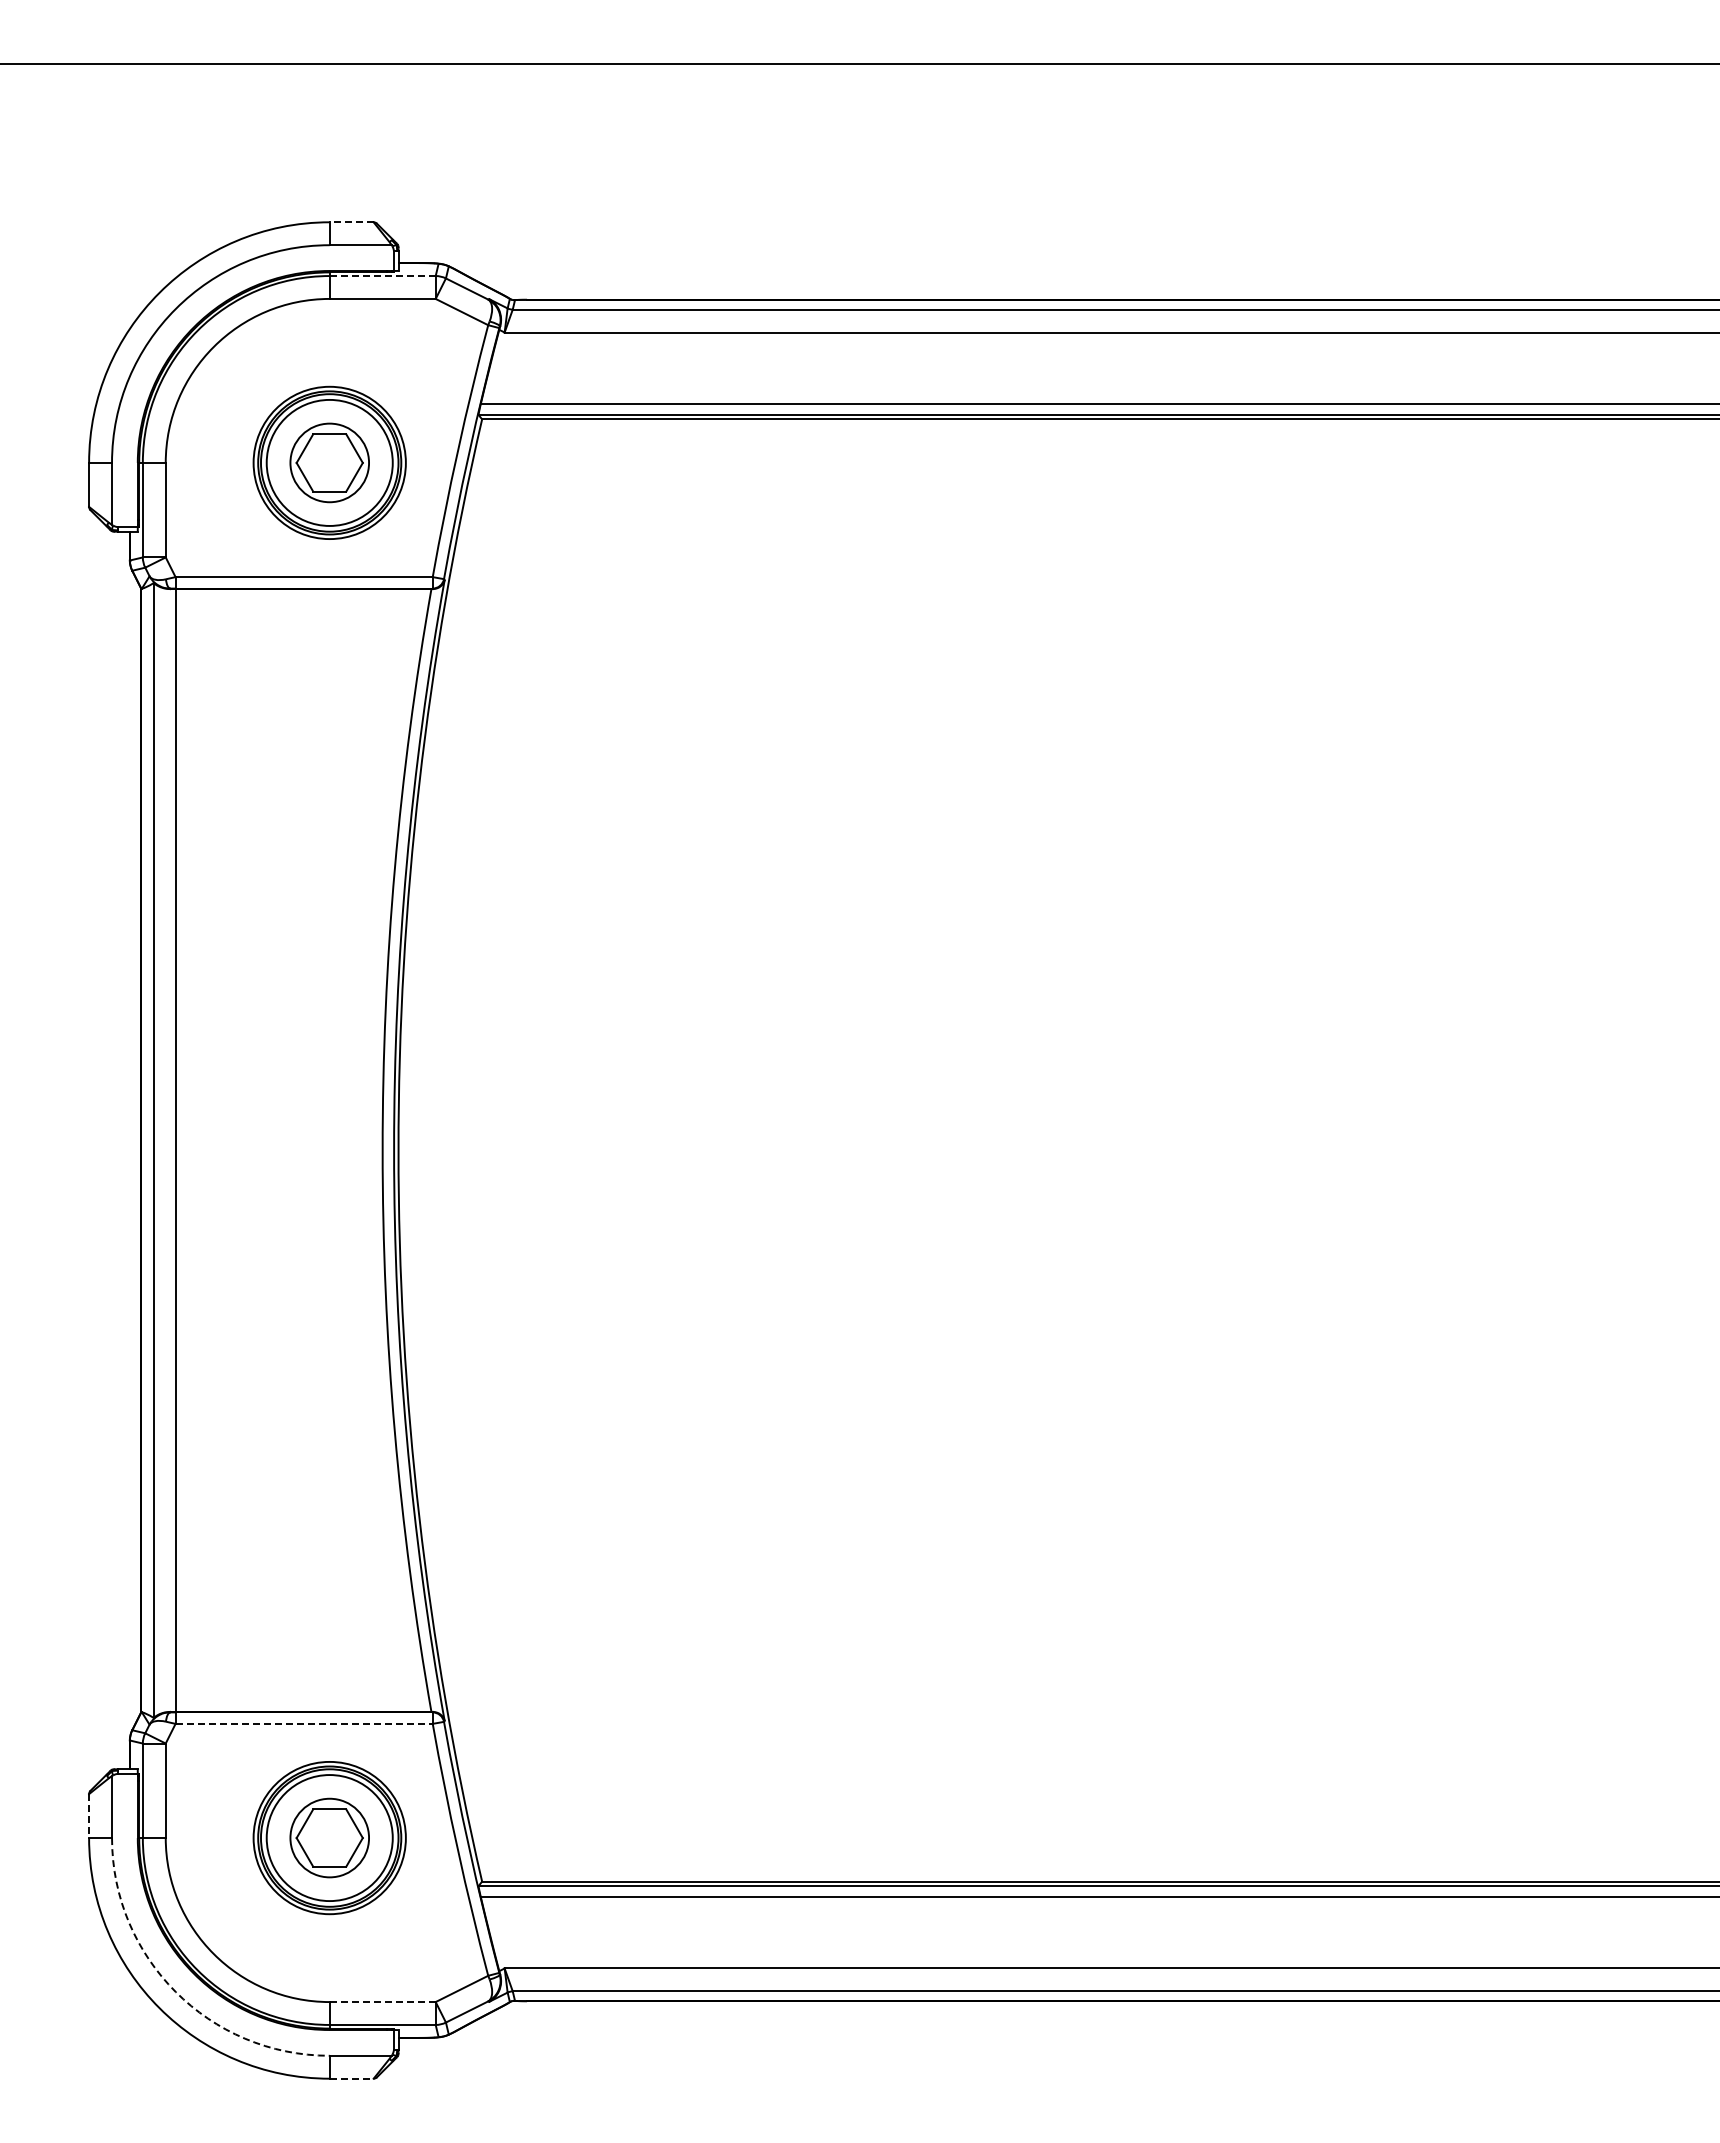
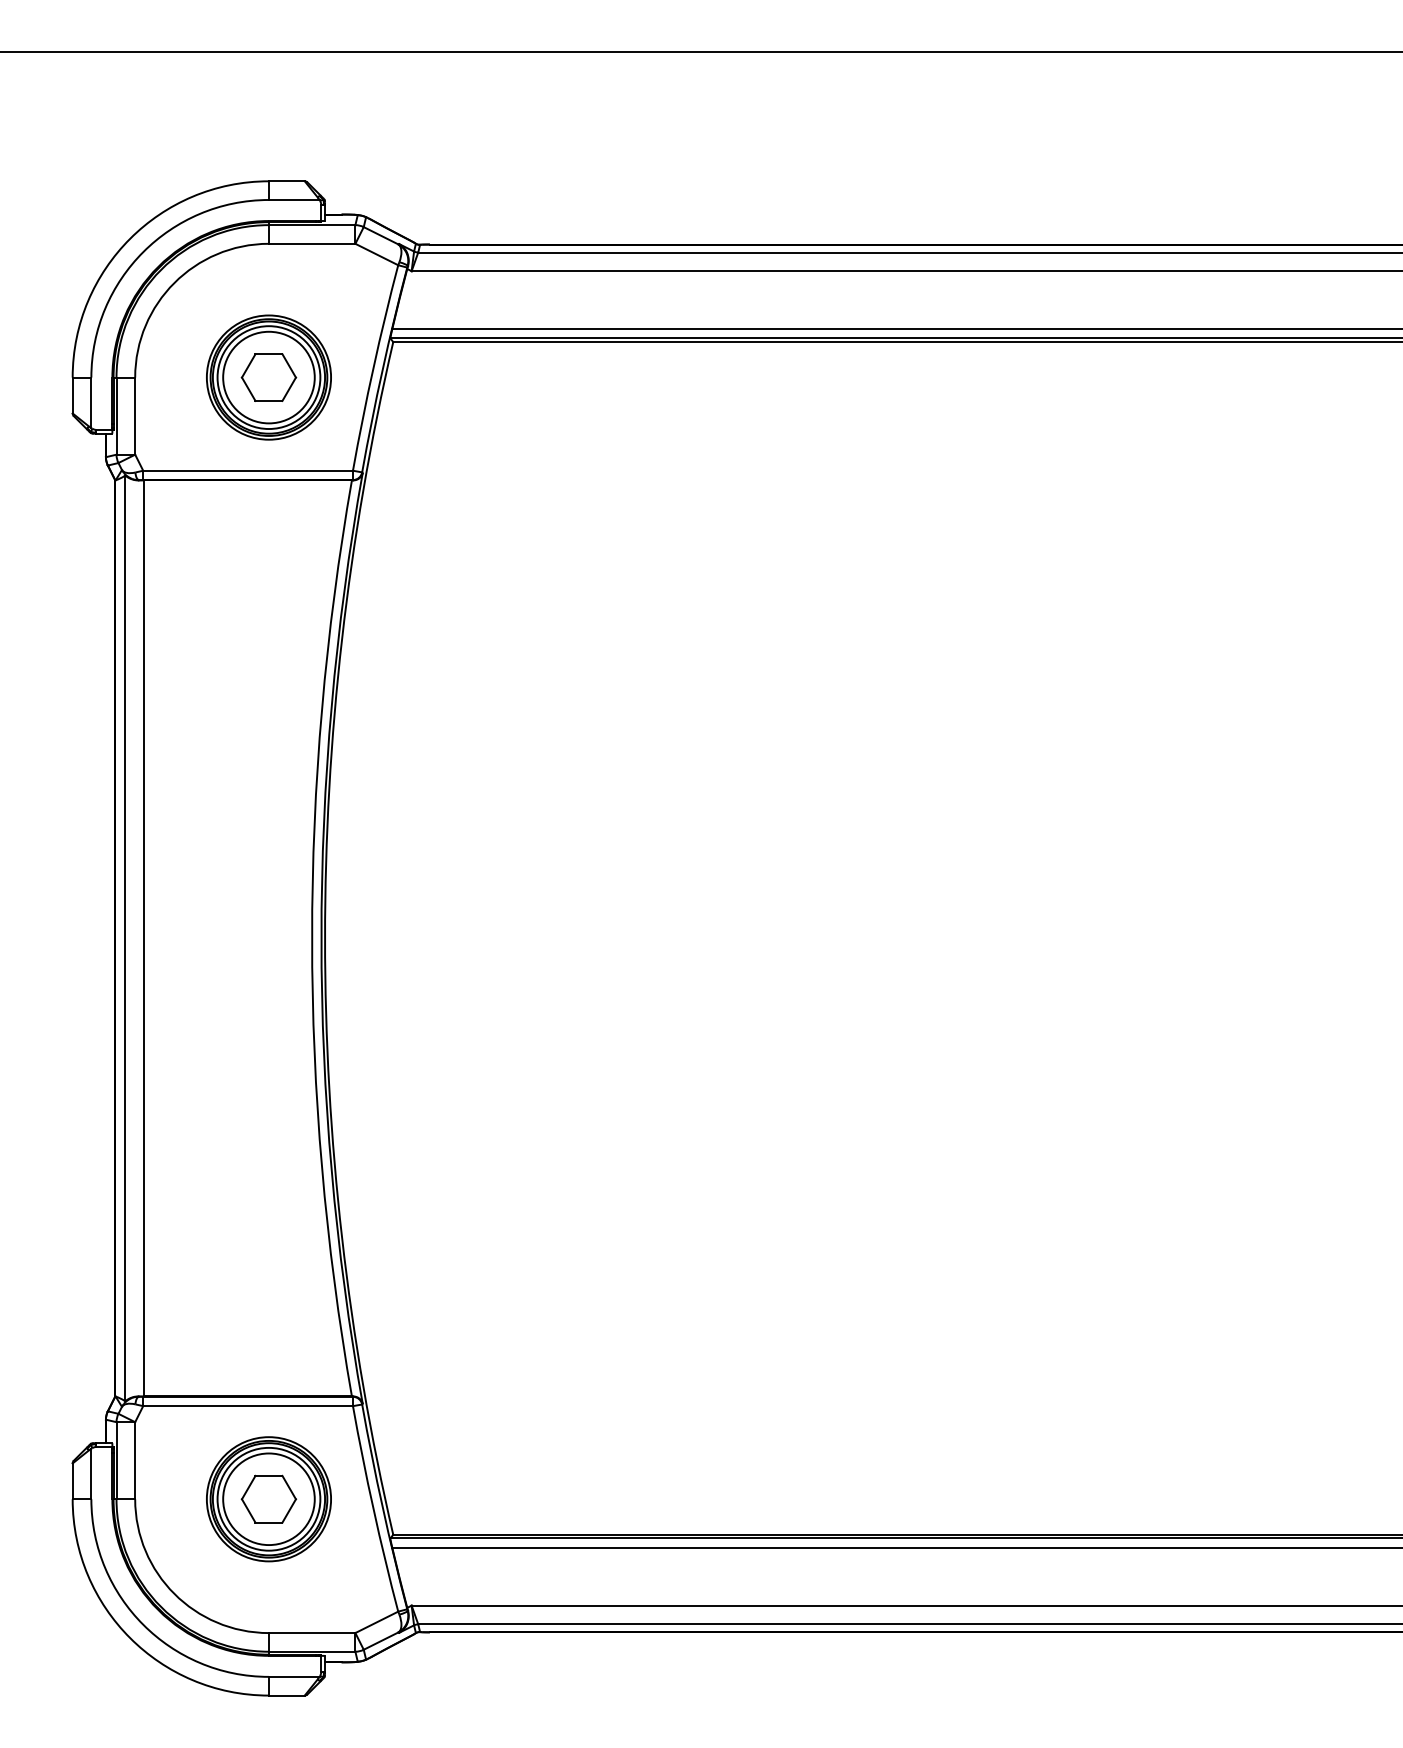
line: (351, 222) -> (286, 181), dashed -> solid
line: (382, 276) -> (312, 225), dashed -> solid
circle: (329, 462) -> (268, 377), size x1.43
line: (304, 1723) -> (248, 1405), dashed -> solid
line: (89, 1816) -> (73, 1481), dashed -> solid
circle: (329, 1837) -> (268, 1498), size x1.43
arc: (175, 1992) -> (143, 1625), dashed -> solid
line: (382, 2002) -> (312, 1633), dashed -> solid
line: (351, 2078) -> (286, 1695), dashed -> solid

